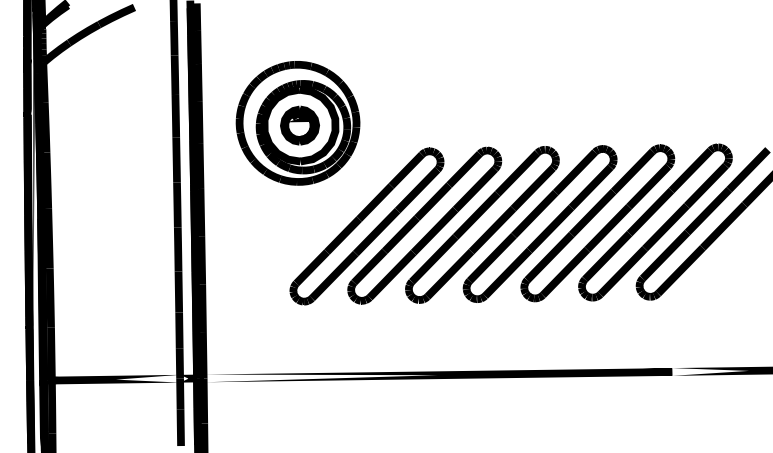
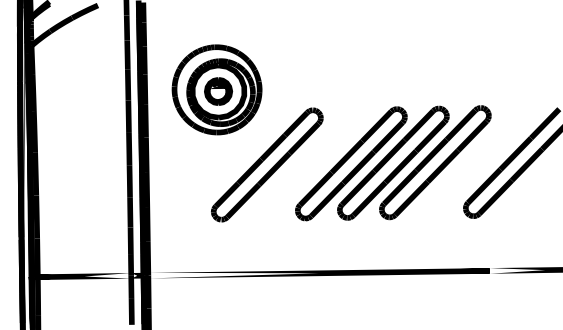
part: (655, 222) -> (477, 162), removed
part: (424, 225) -> (309, 164), removed

